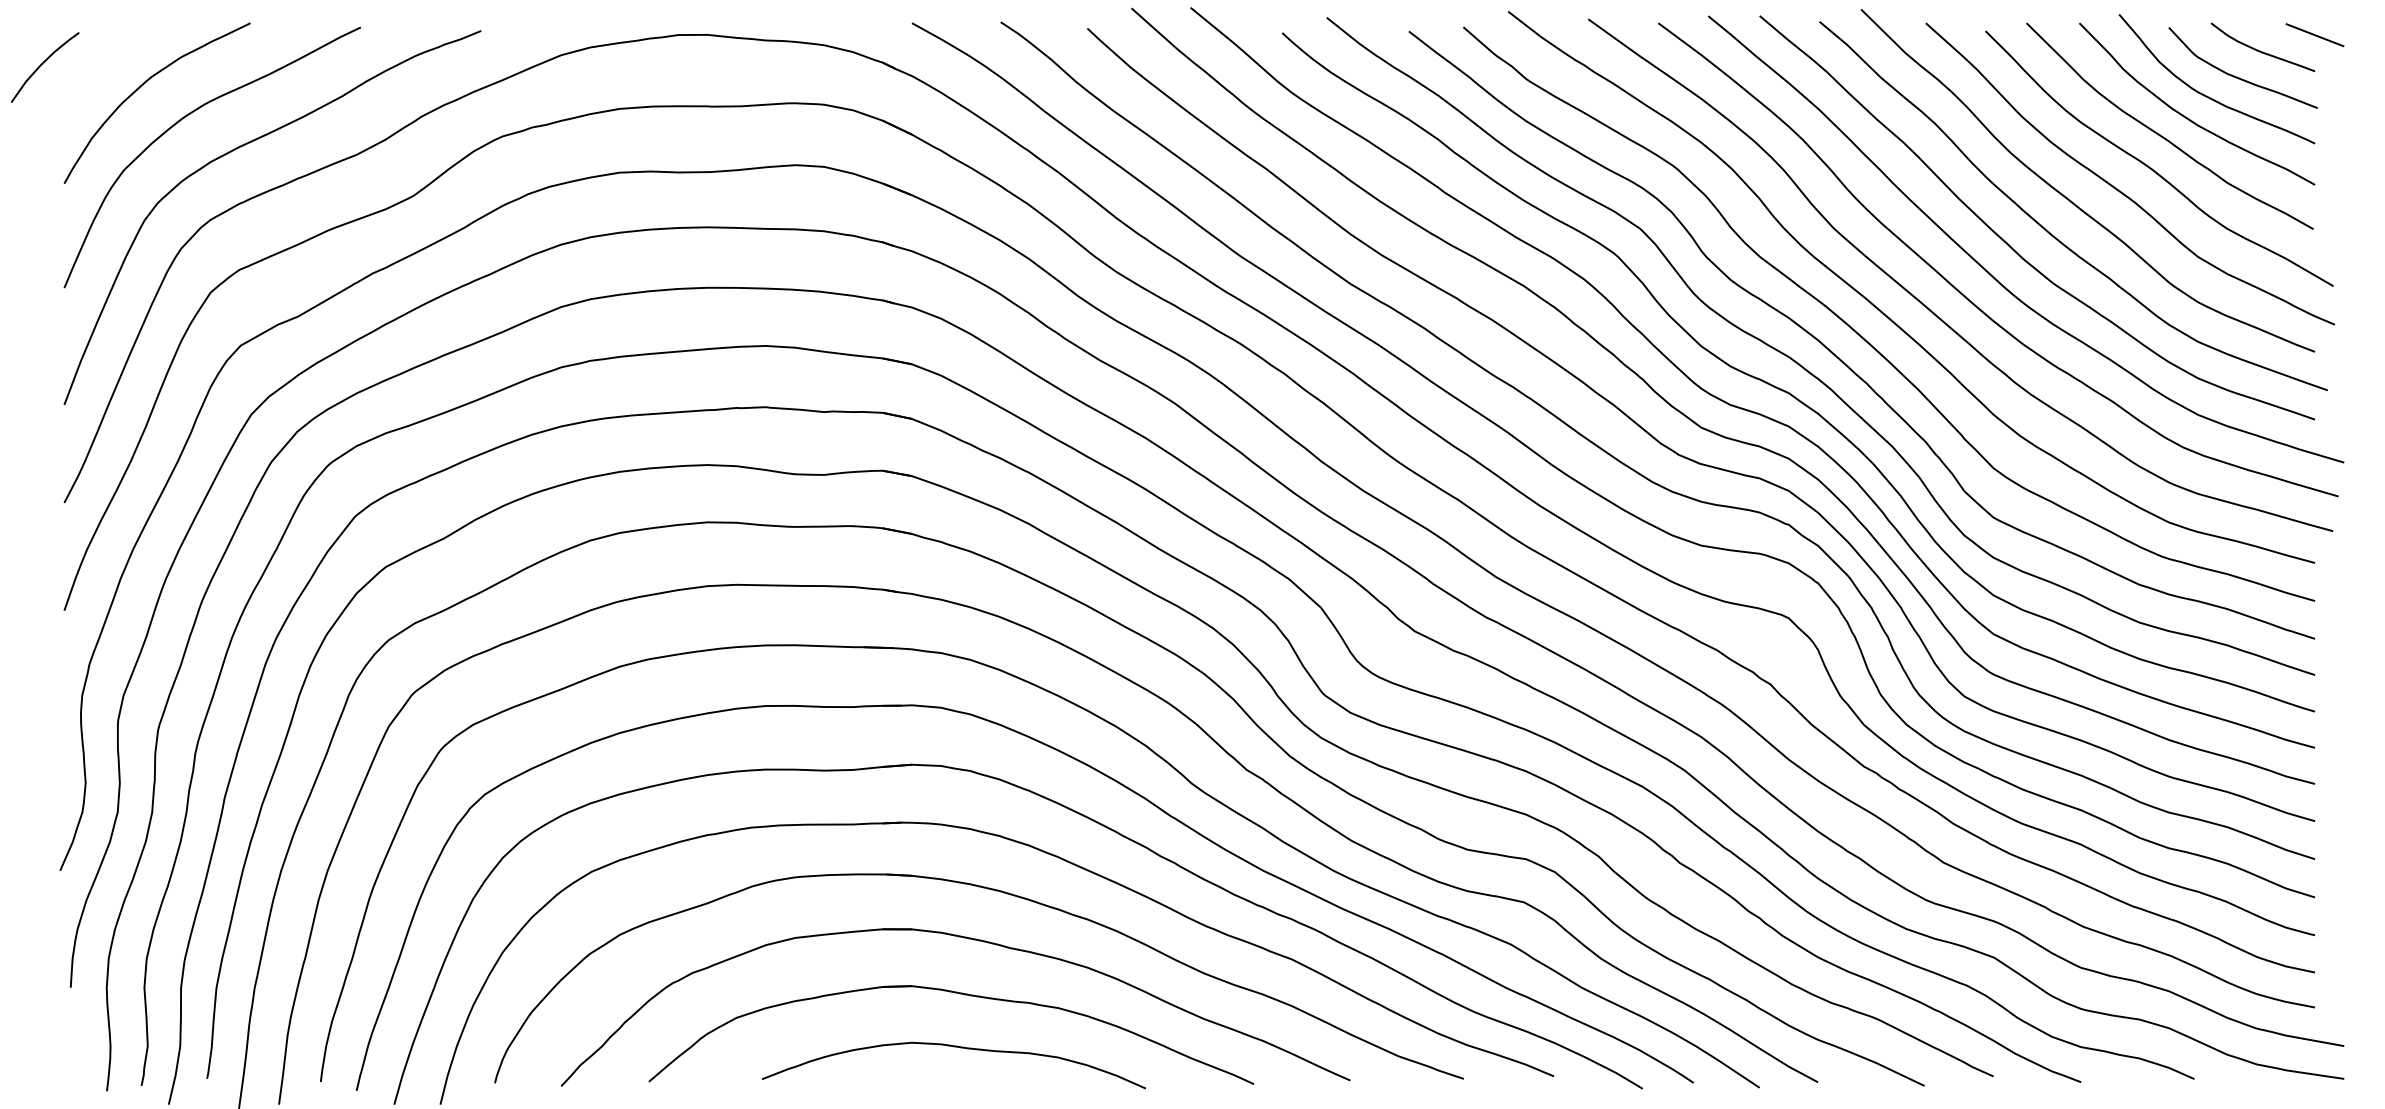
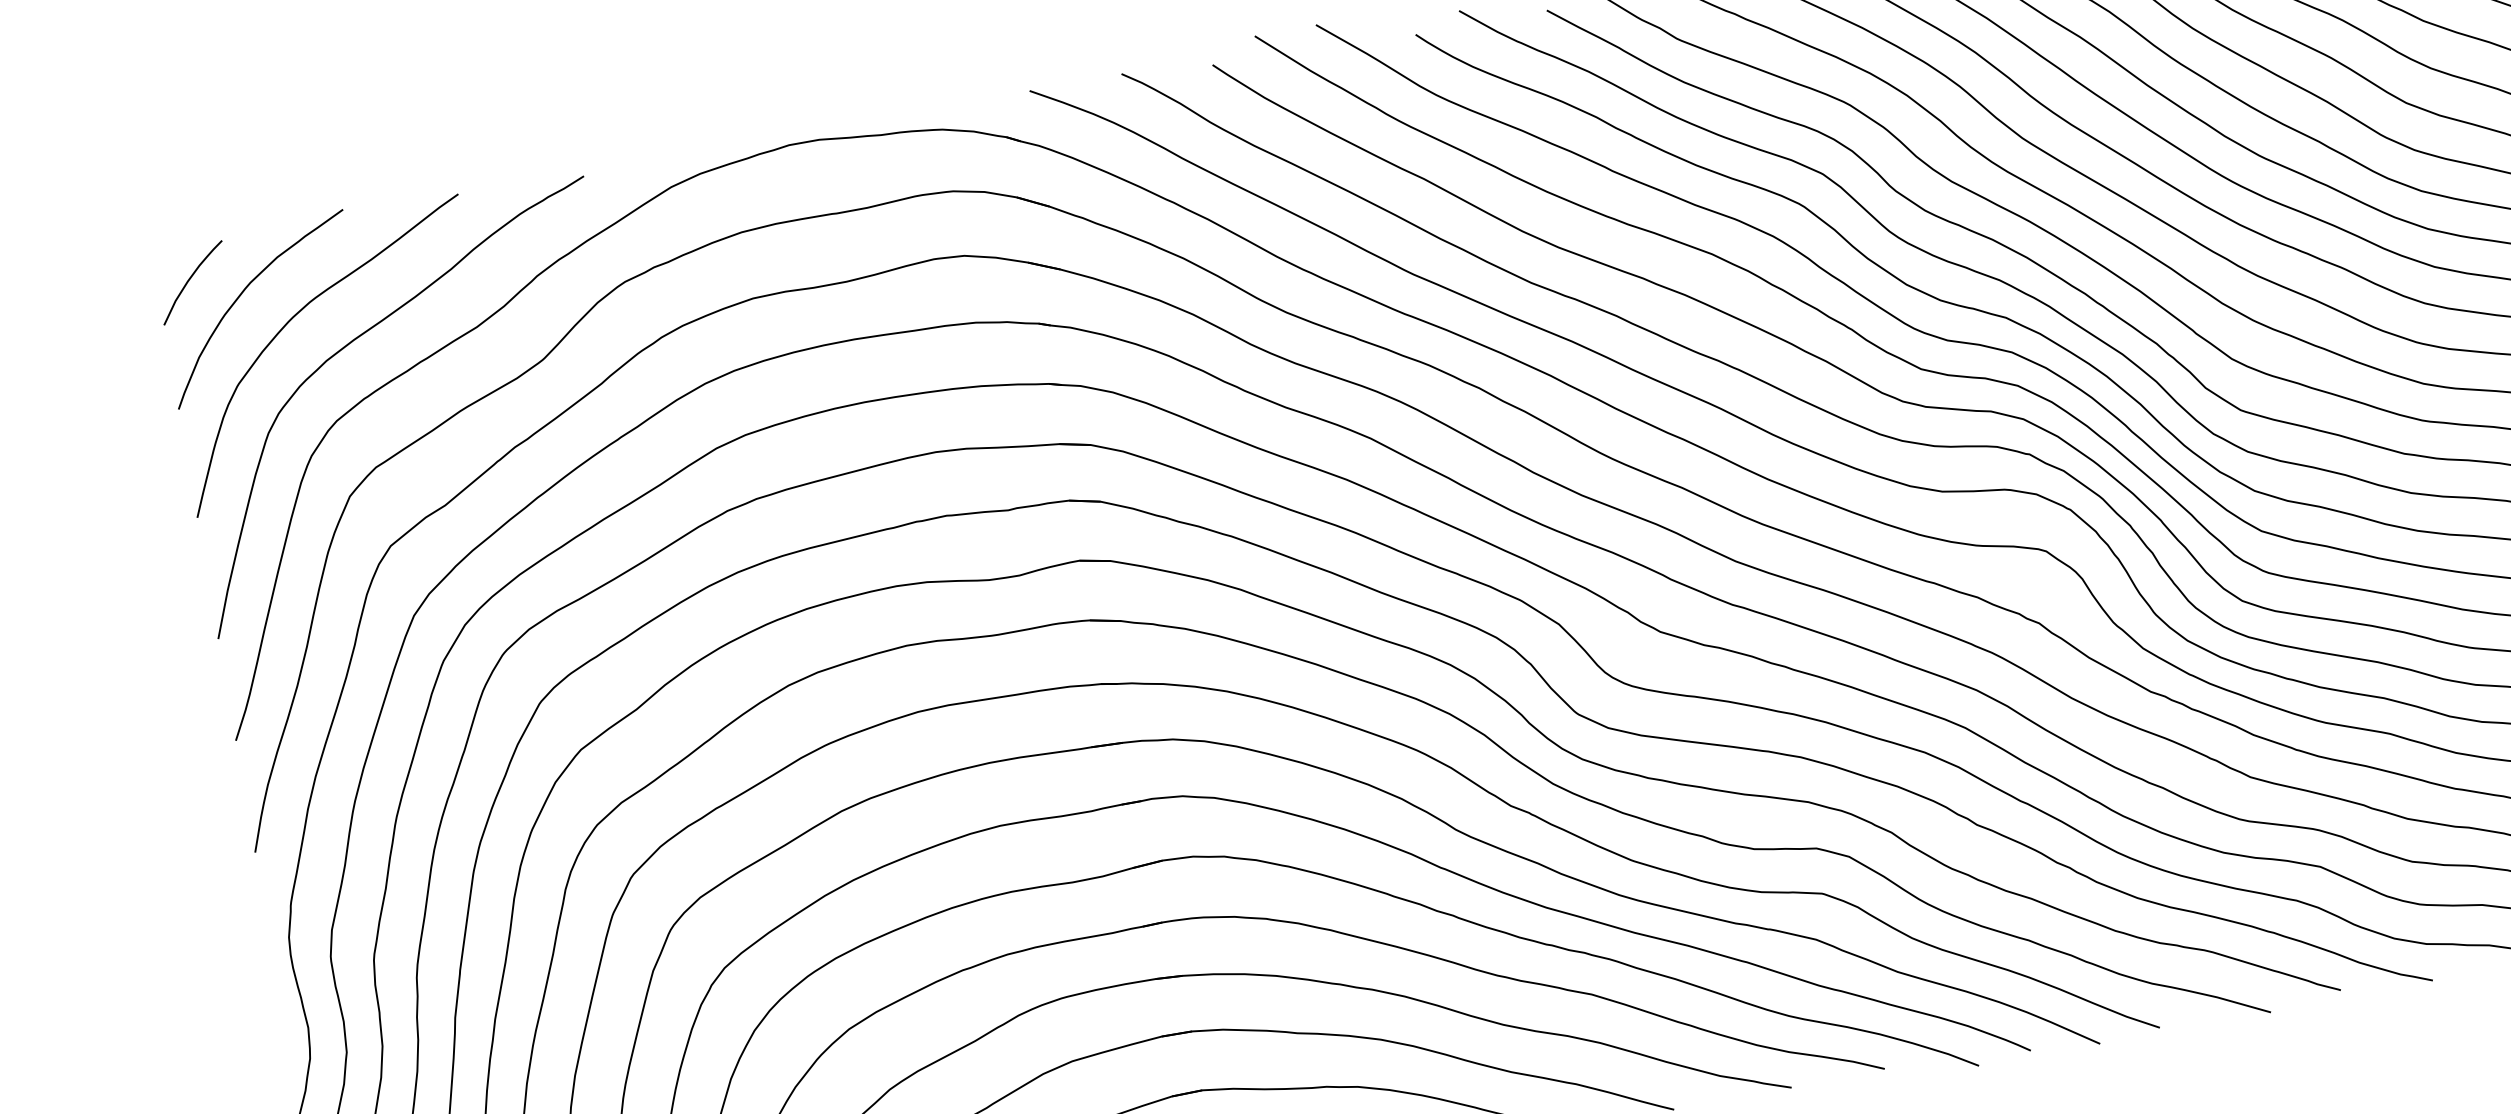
curve: (44, 63) -> (191, 278), moved

